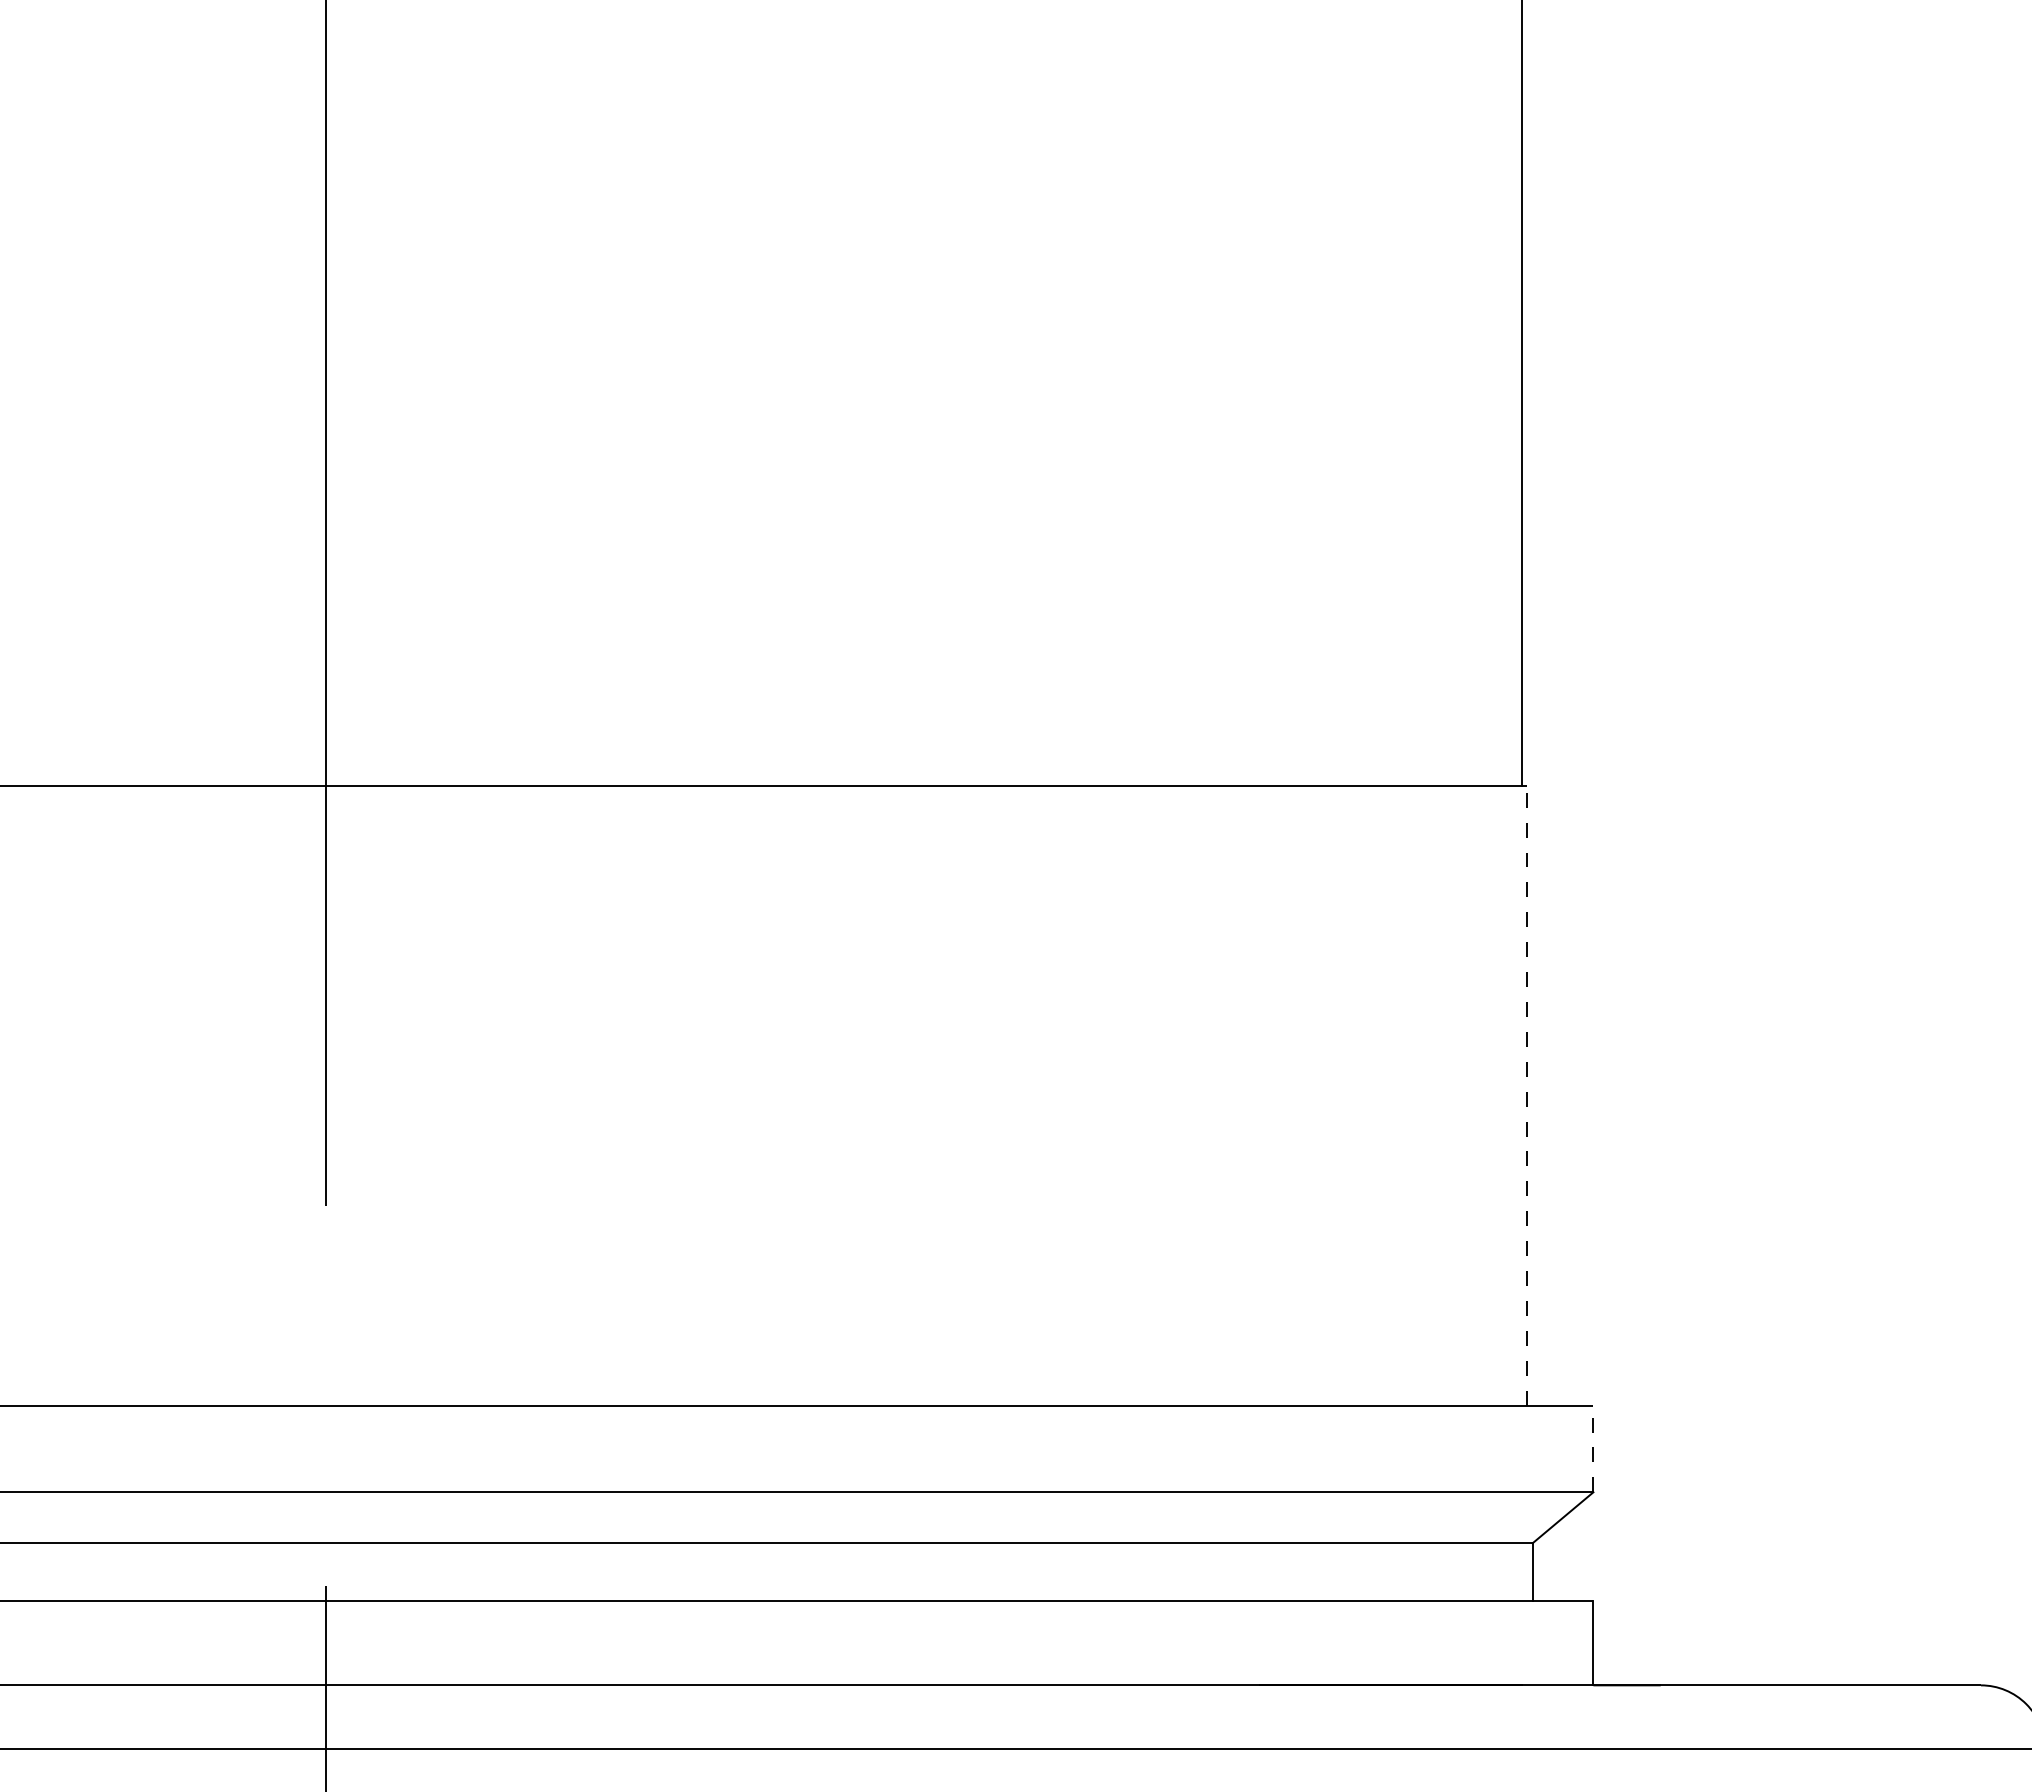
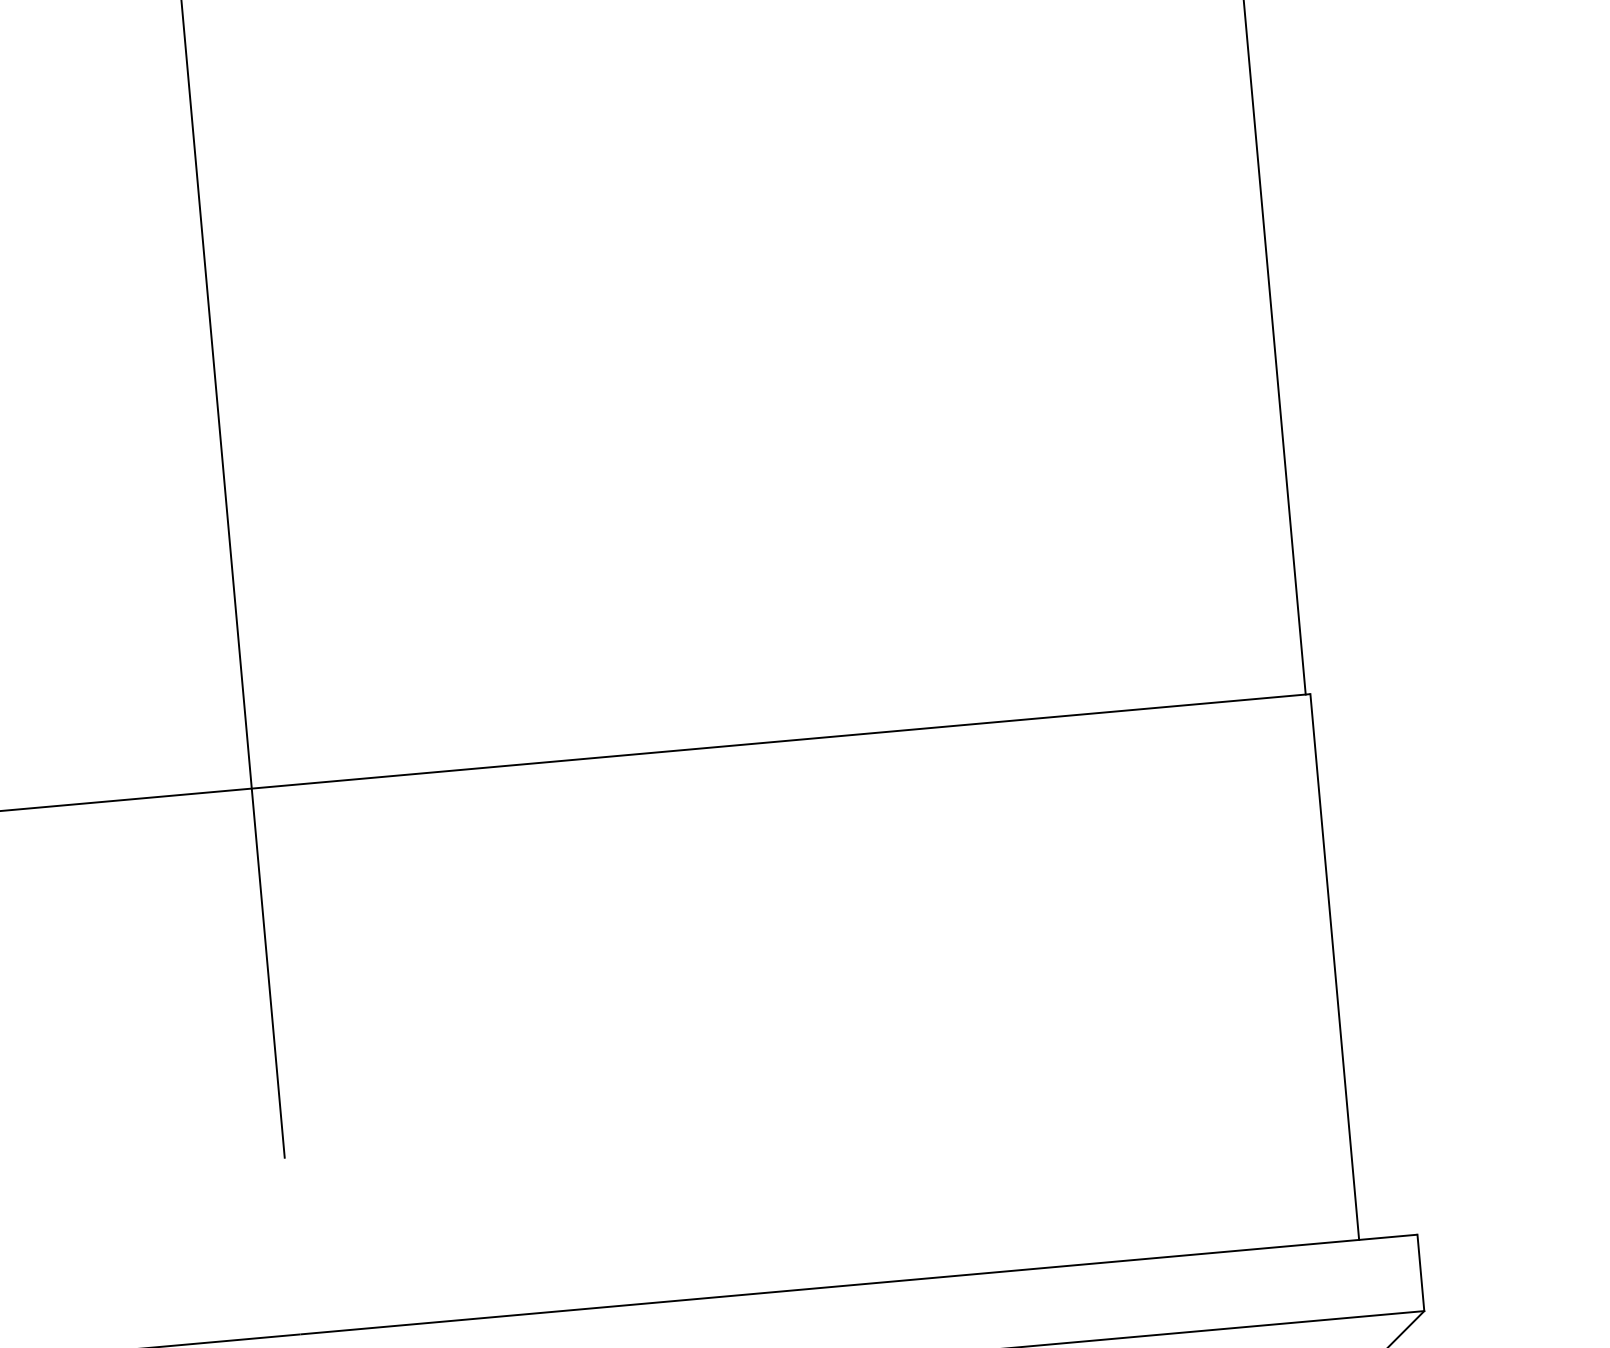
line: (1527, 1095) -> (1334, 966), dashed -> solid
line: (1593, 1448) -> (1420, 1272), dashed -> solid

